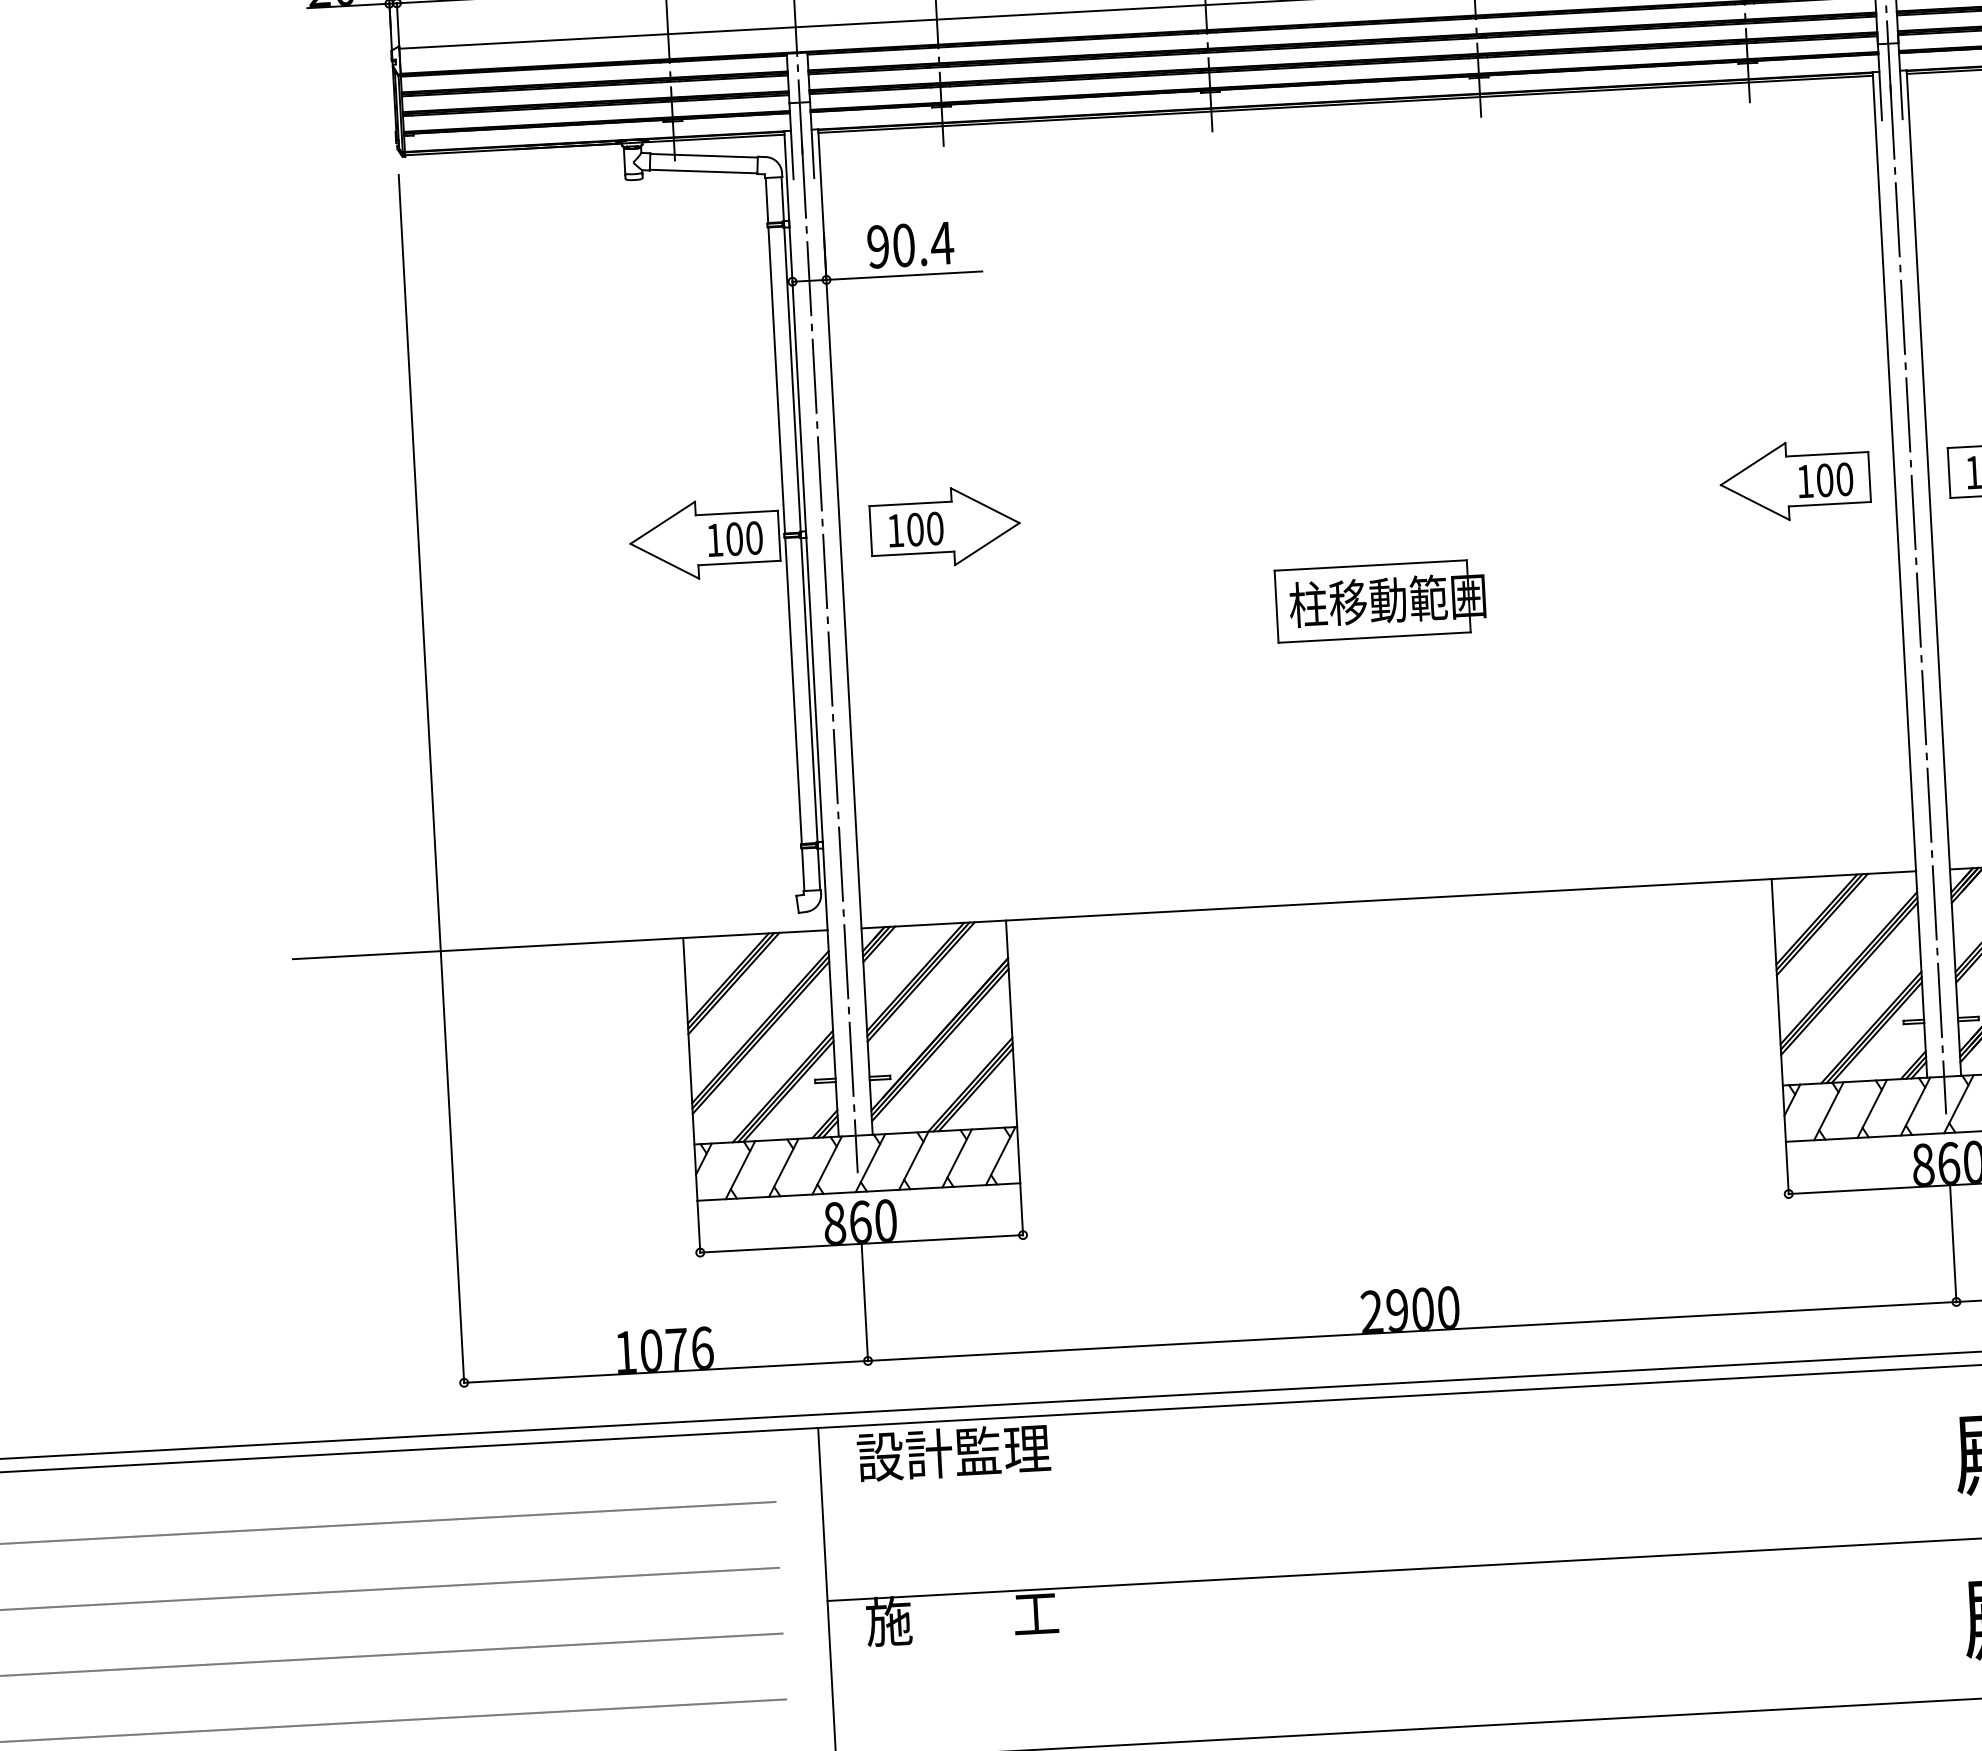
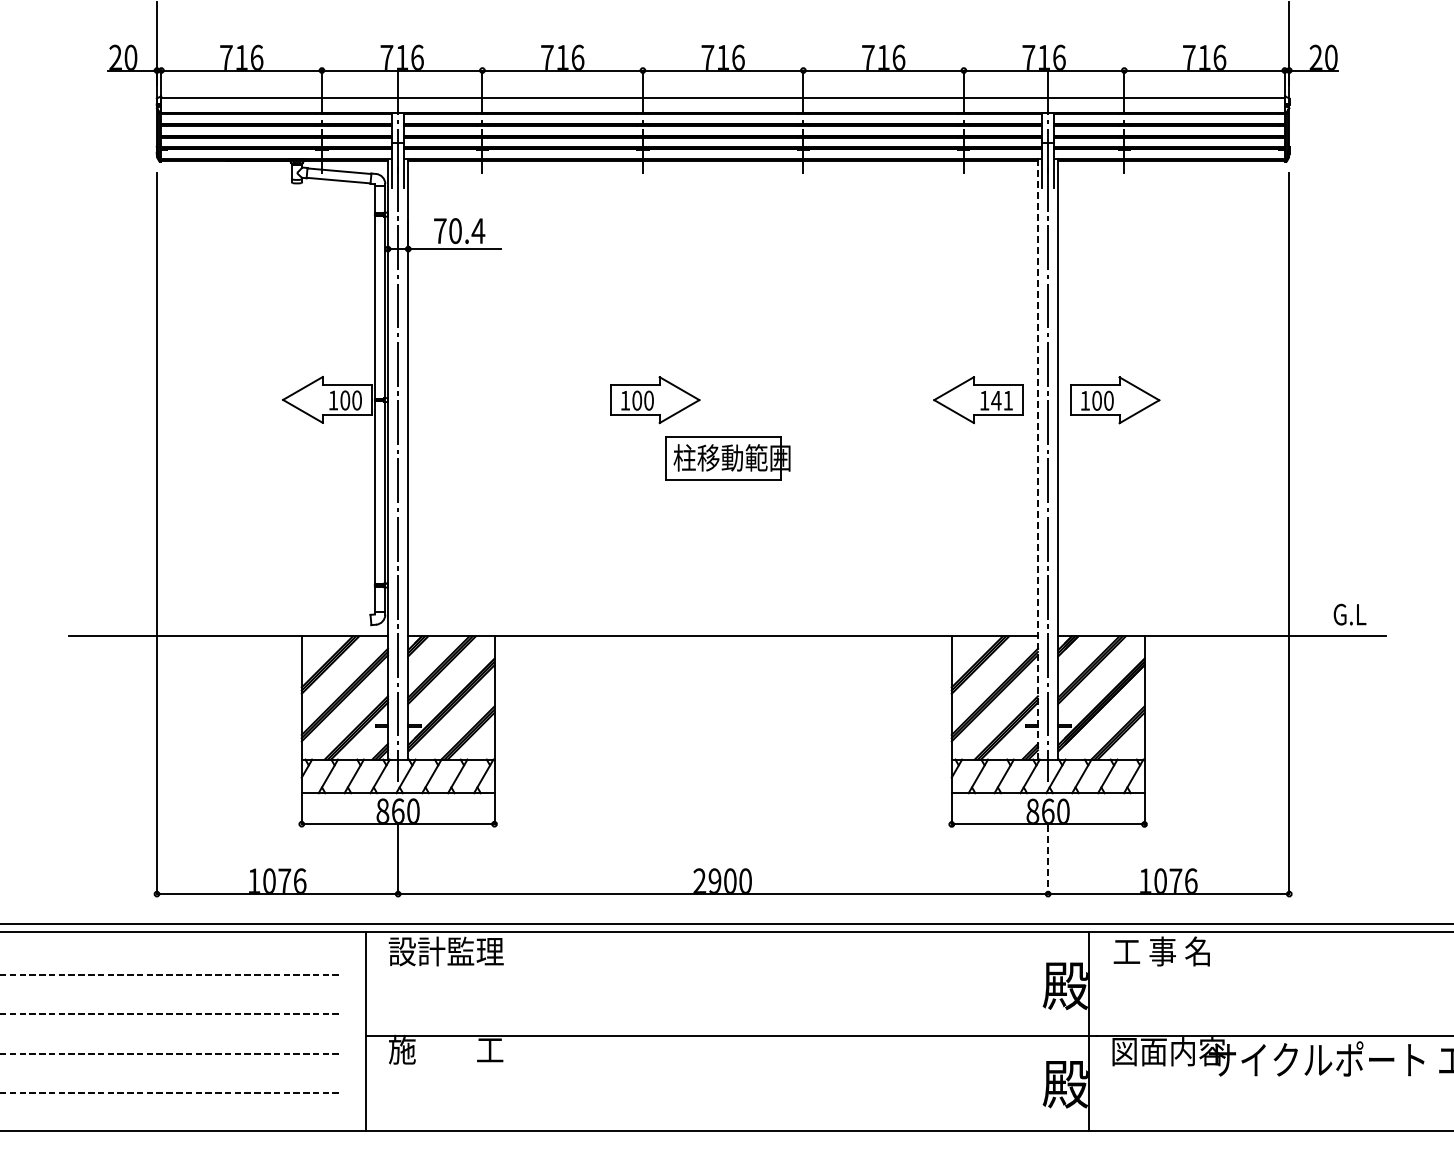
text: (878, 247) -> (440, 231), 90.4 -> 70.4
text: (1835, 479) -> (1002, 400), 100 -> 141
part: (946, 527) -> (655, 400), moved
line: (1899, 575) -> (1037, 459), solid -> dashed
line: (1953, 1244) -> (1048, 859), solid -> dashed

